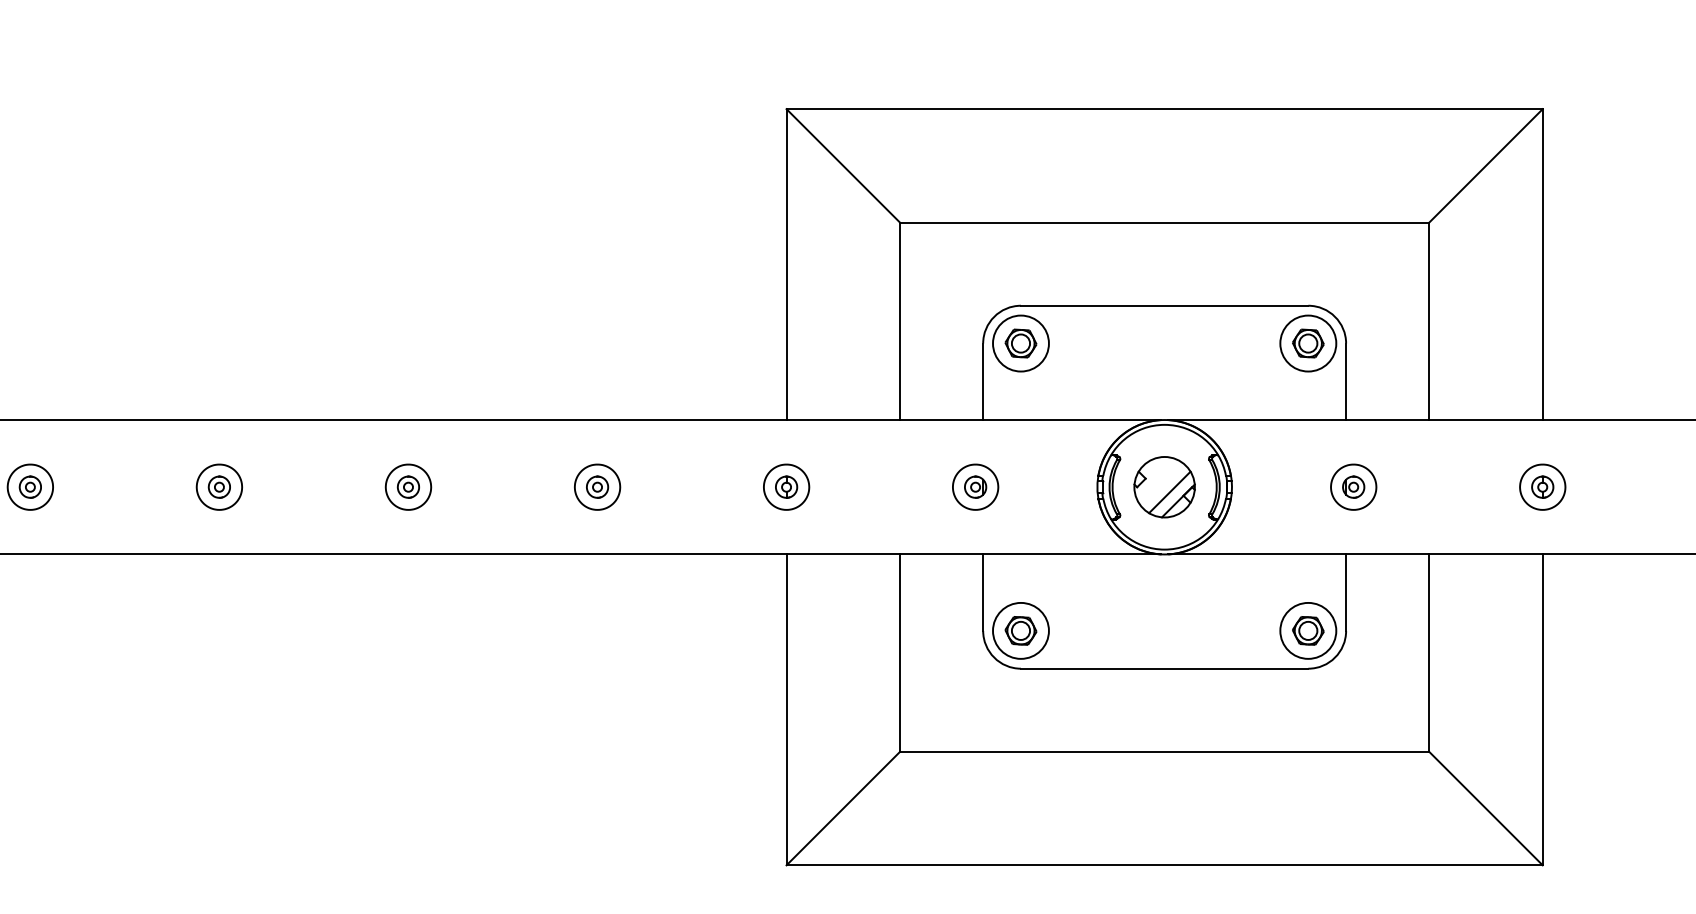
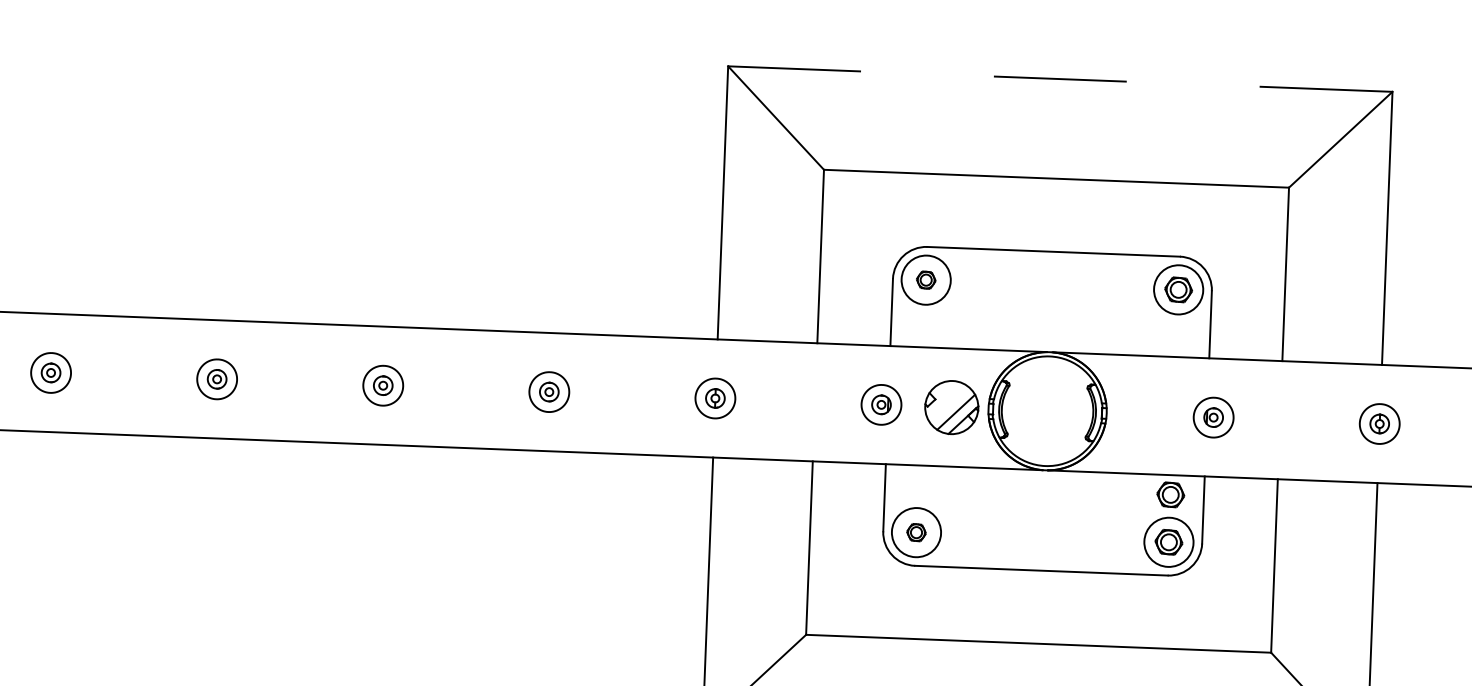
line: (1164, 109) -> (1060, 79), solid -> dashed
part: (1020, 343) -> (925, 280), size x0.7
part: (1164, 487) -> (951, 407), moved
part: (1308, 576) -> (1170, 494), added
part: (1020, 630) -> (916, 532), size x0.7

